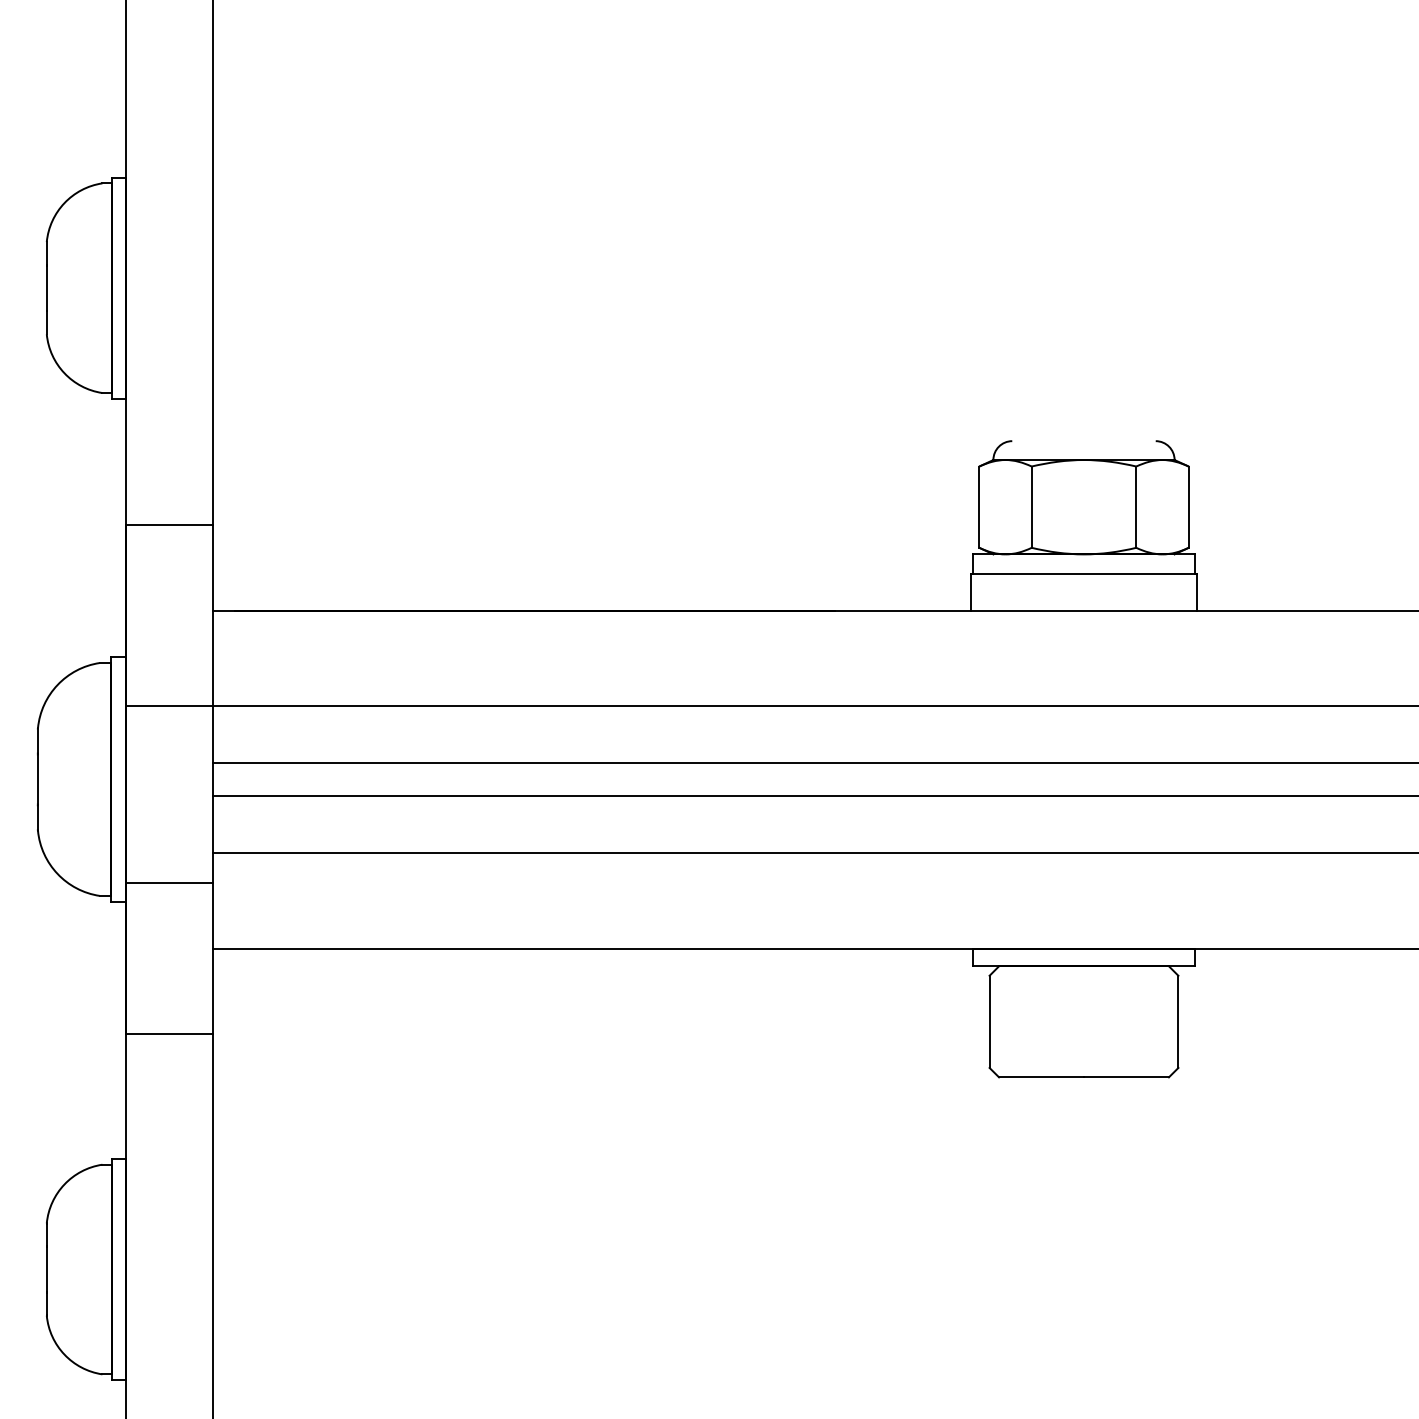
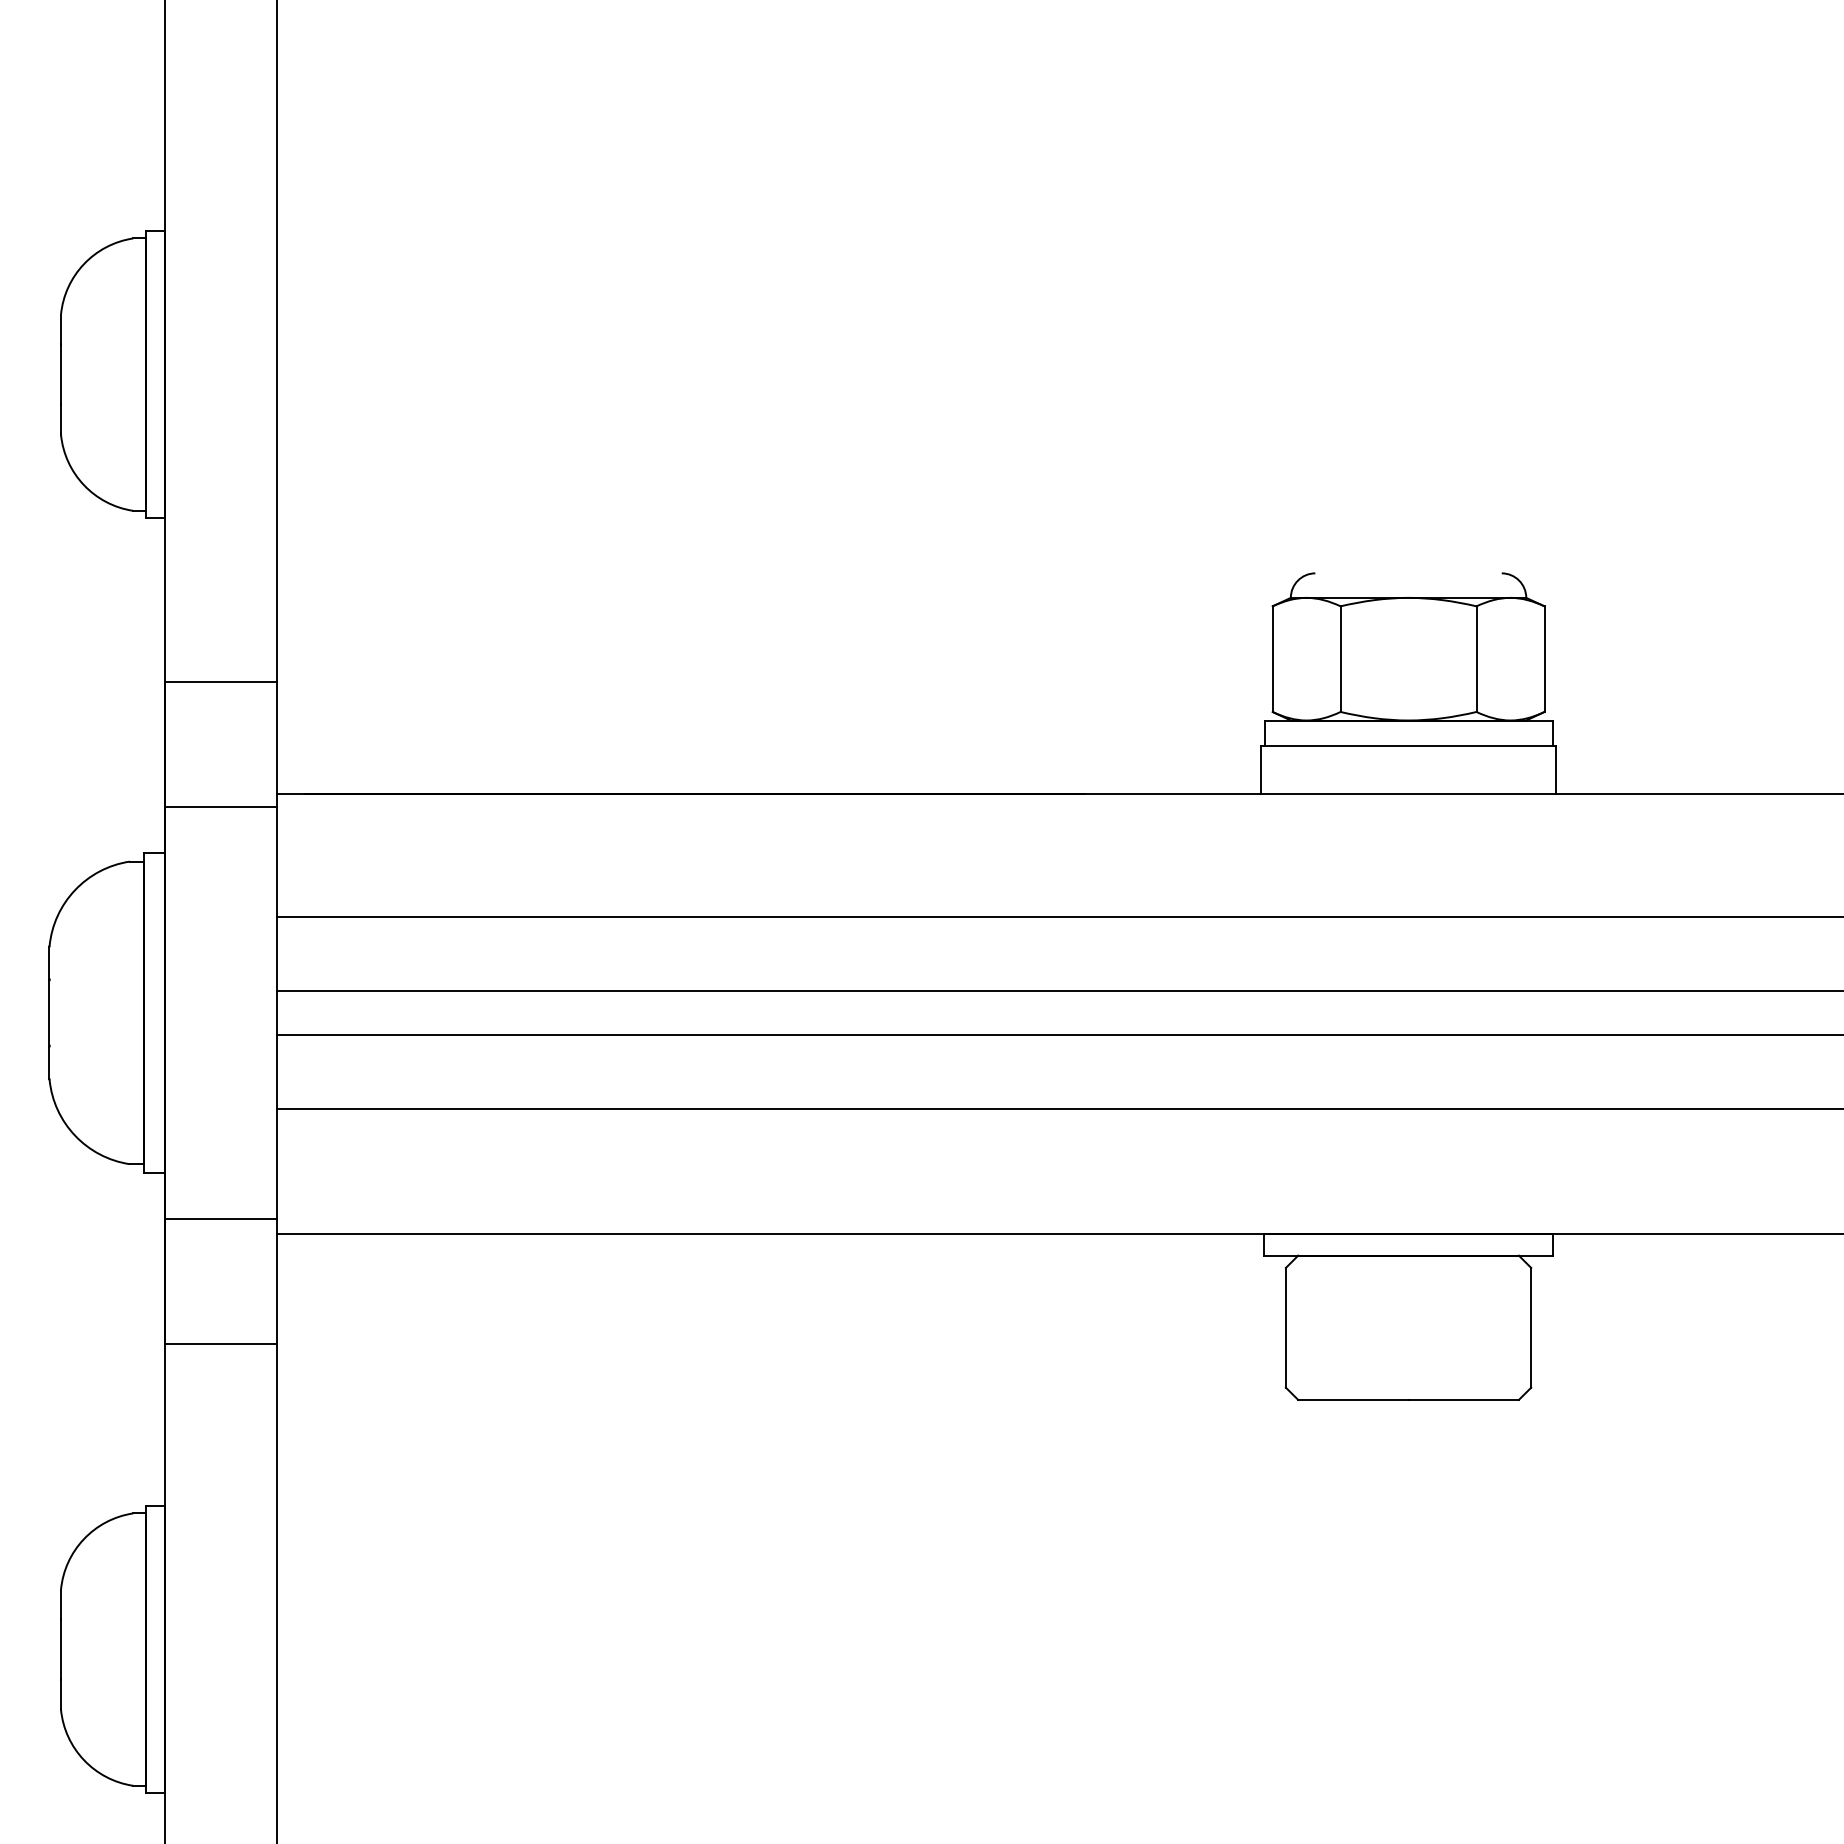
line: (169, 705) -> (220, 806), moved
line: (169, 883) -> (220, 1219), moved

